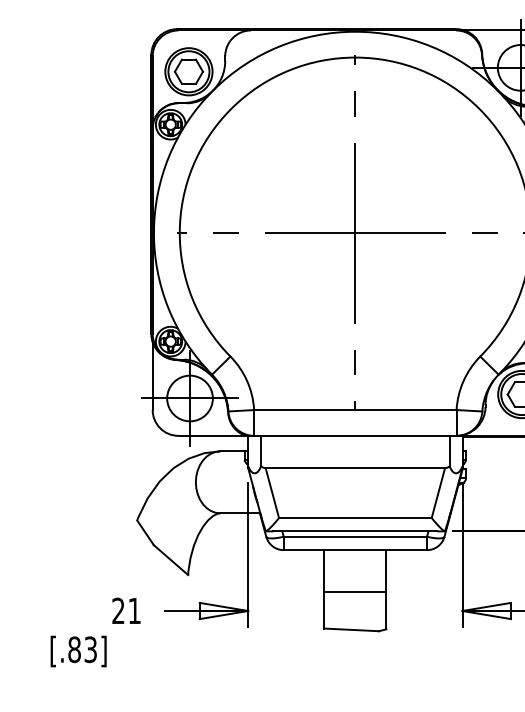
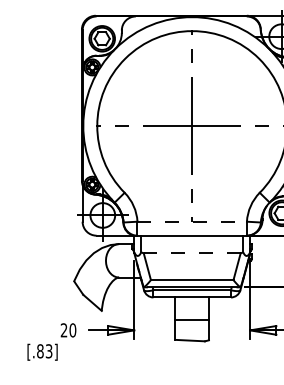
line: (355, 409) -> (192, 221), solid -> dashed
line: (355, 468) -> (192, 253), solid -> dashed
text: (133, 611) -> (72, 330), 21 -> 20

